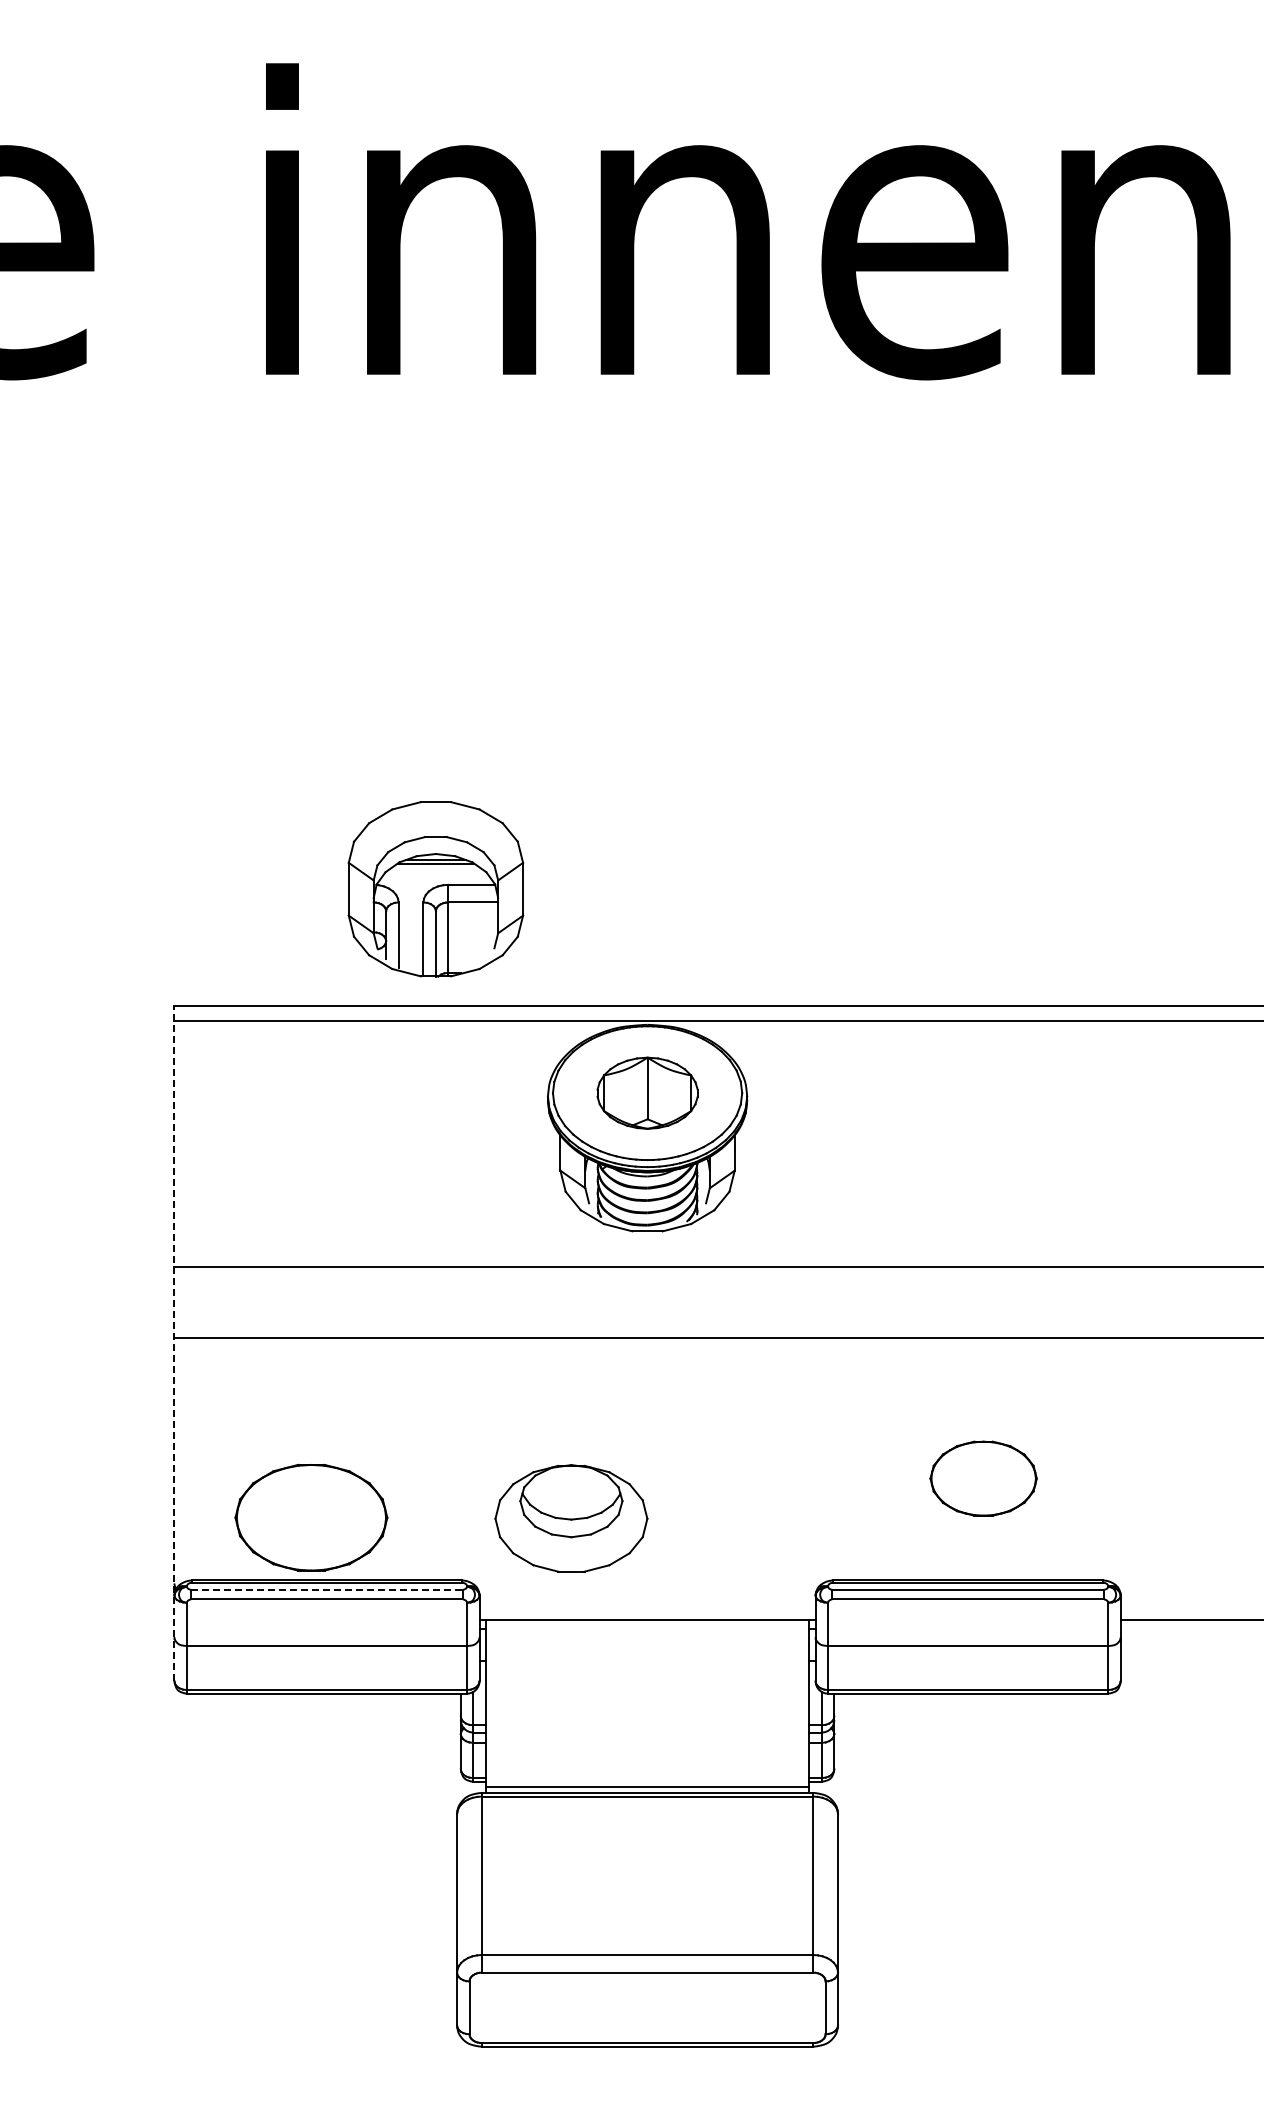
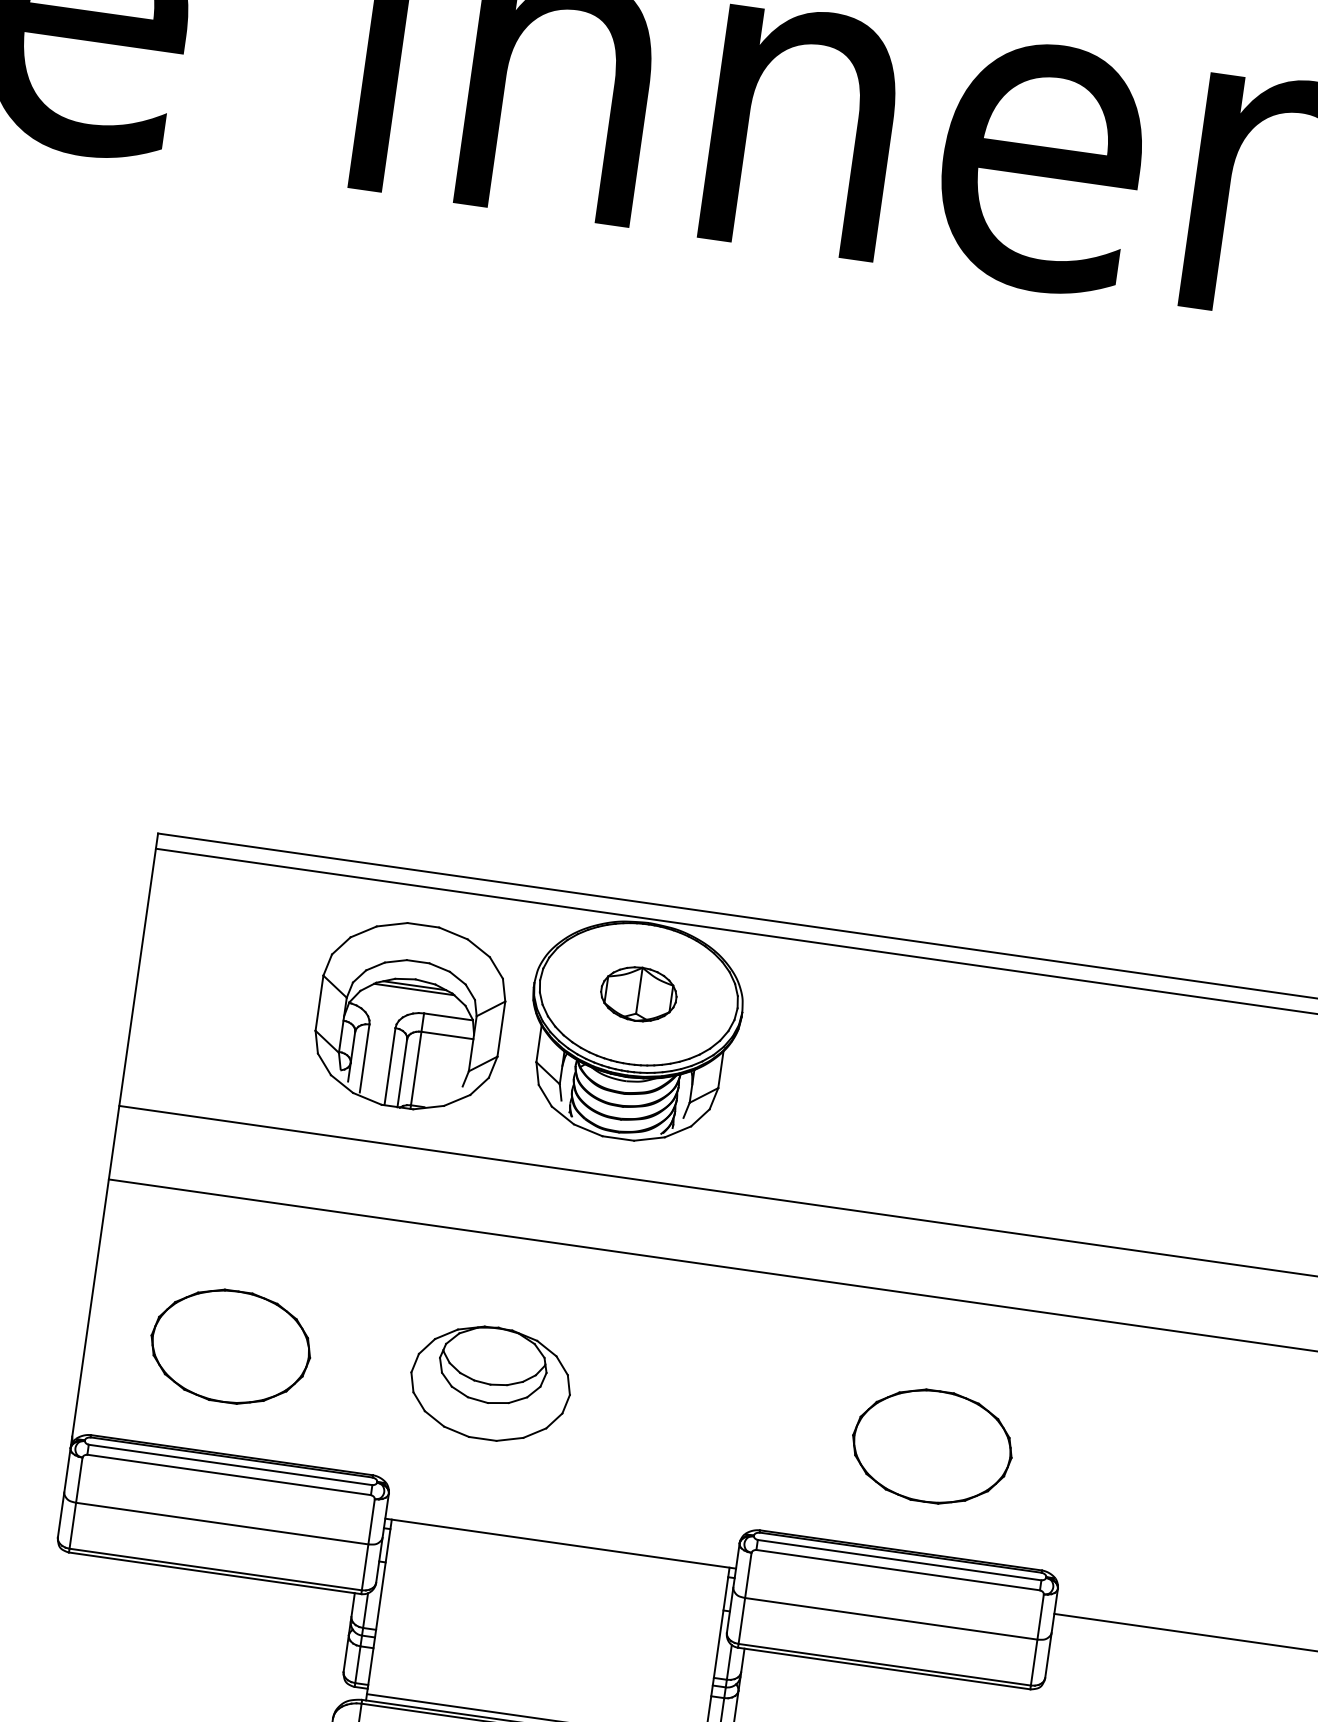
part: (435, 889) -> (409, 1016), moved
part: (647, 1092) -> (638, 993), size x0.71
line: (174, 1343) -> (108, 1185), dashed -> solid
part: (983, 1478) -> (932, 1446), size x1.43
part: (311, 1517) -> (230, 1346), moved
part: (571, 1518) -> (490, 1383), moved
line: (327, 1589) -> (231, 1464), dashed -> solid

